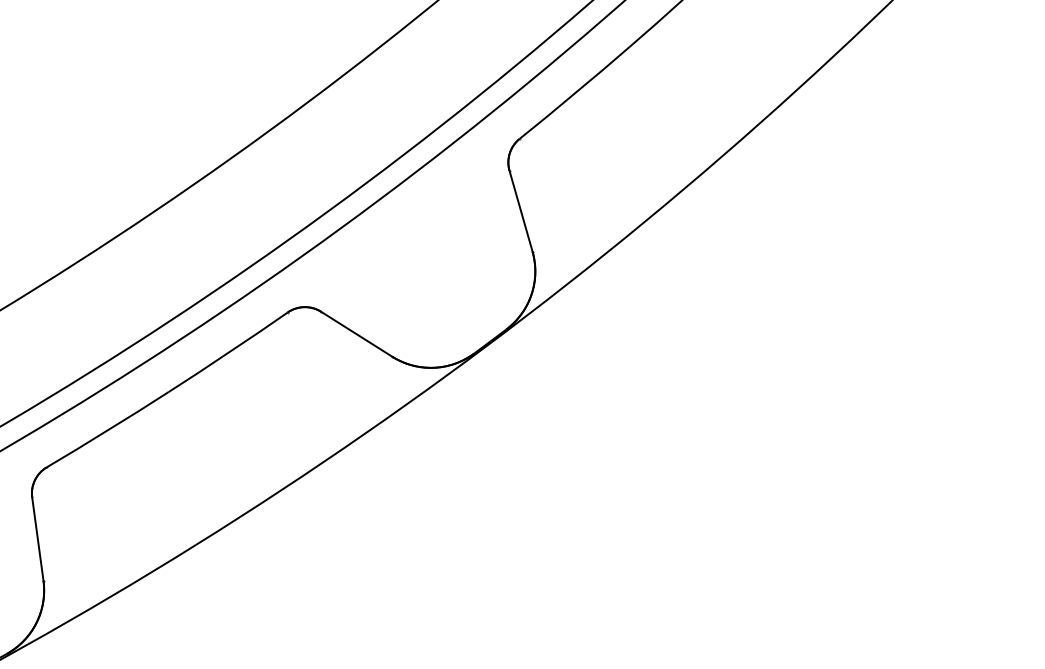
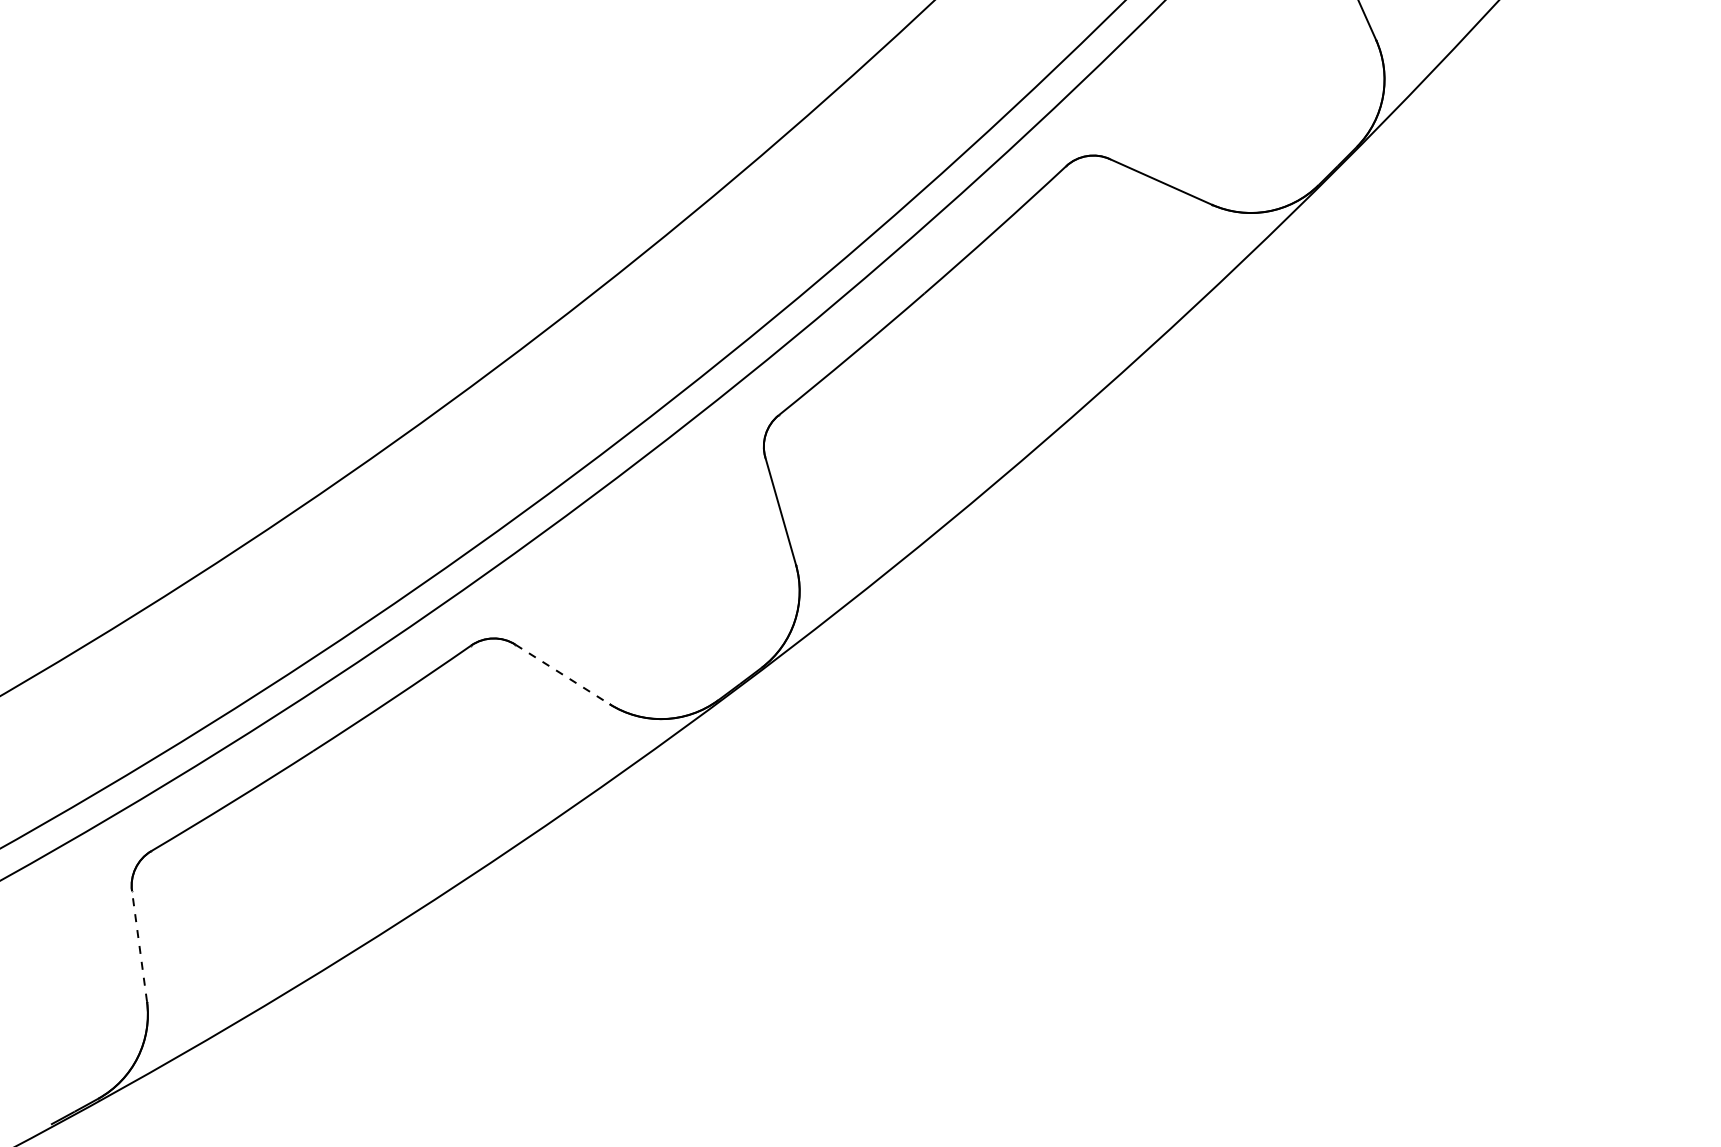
line: (356, 334) -> (562, 674), solid -> dashed
line: (37, 539) -> (139, 946), solid -> dashed

